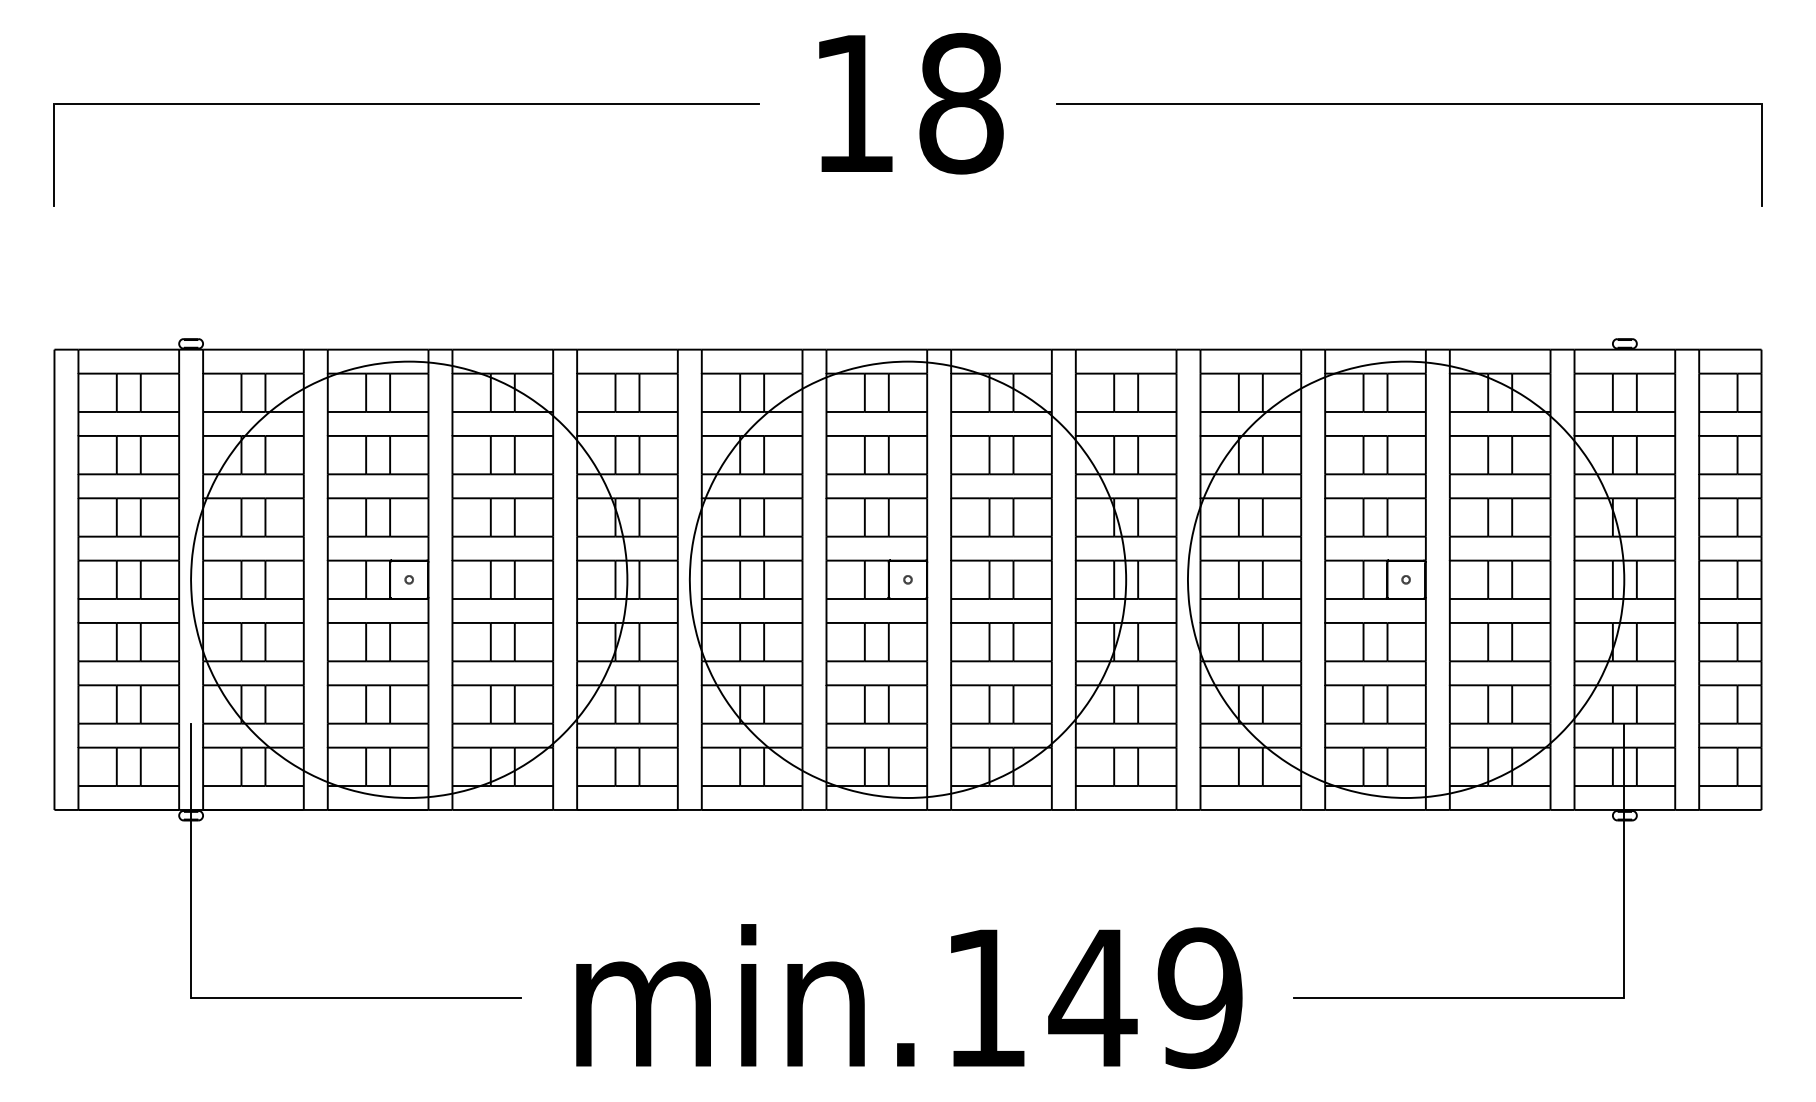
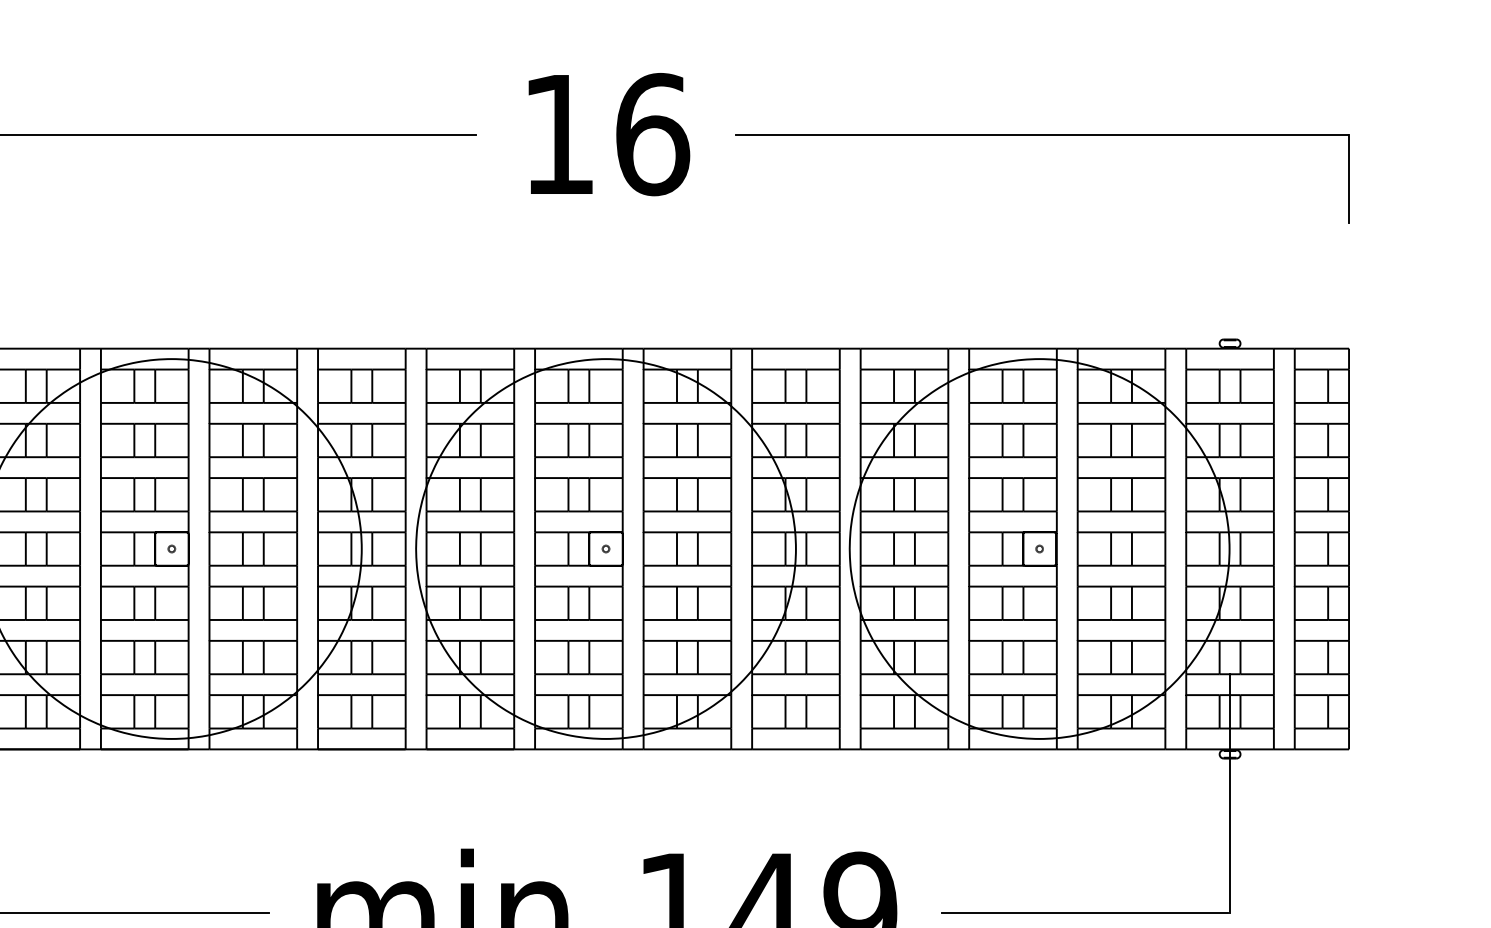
text: (961, 103) -> (652, 134), 18 -> 16

